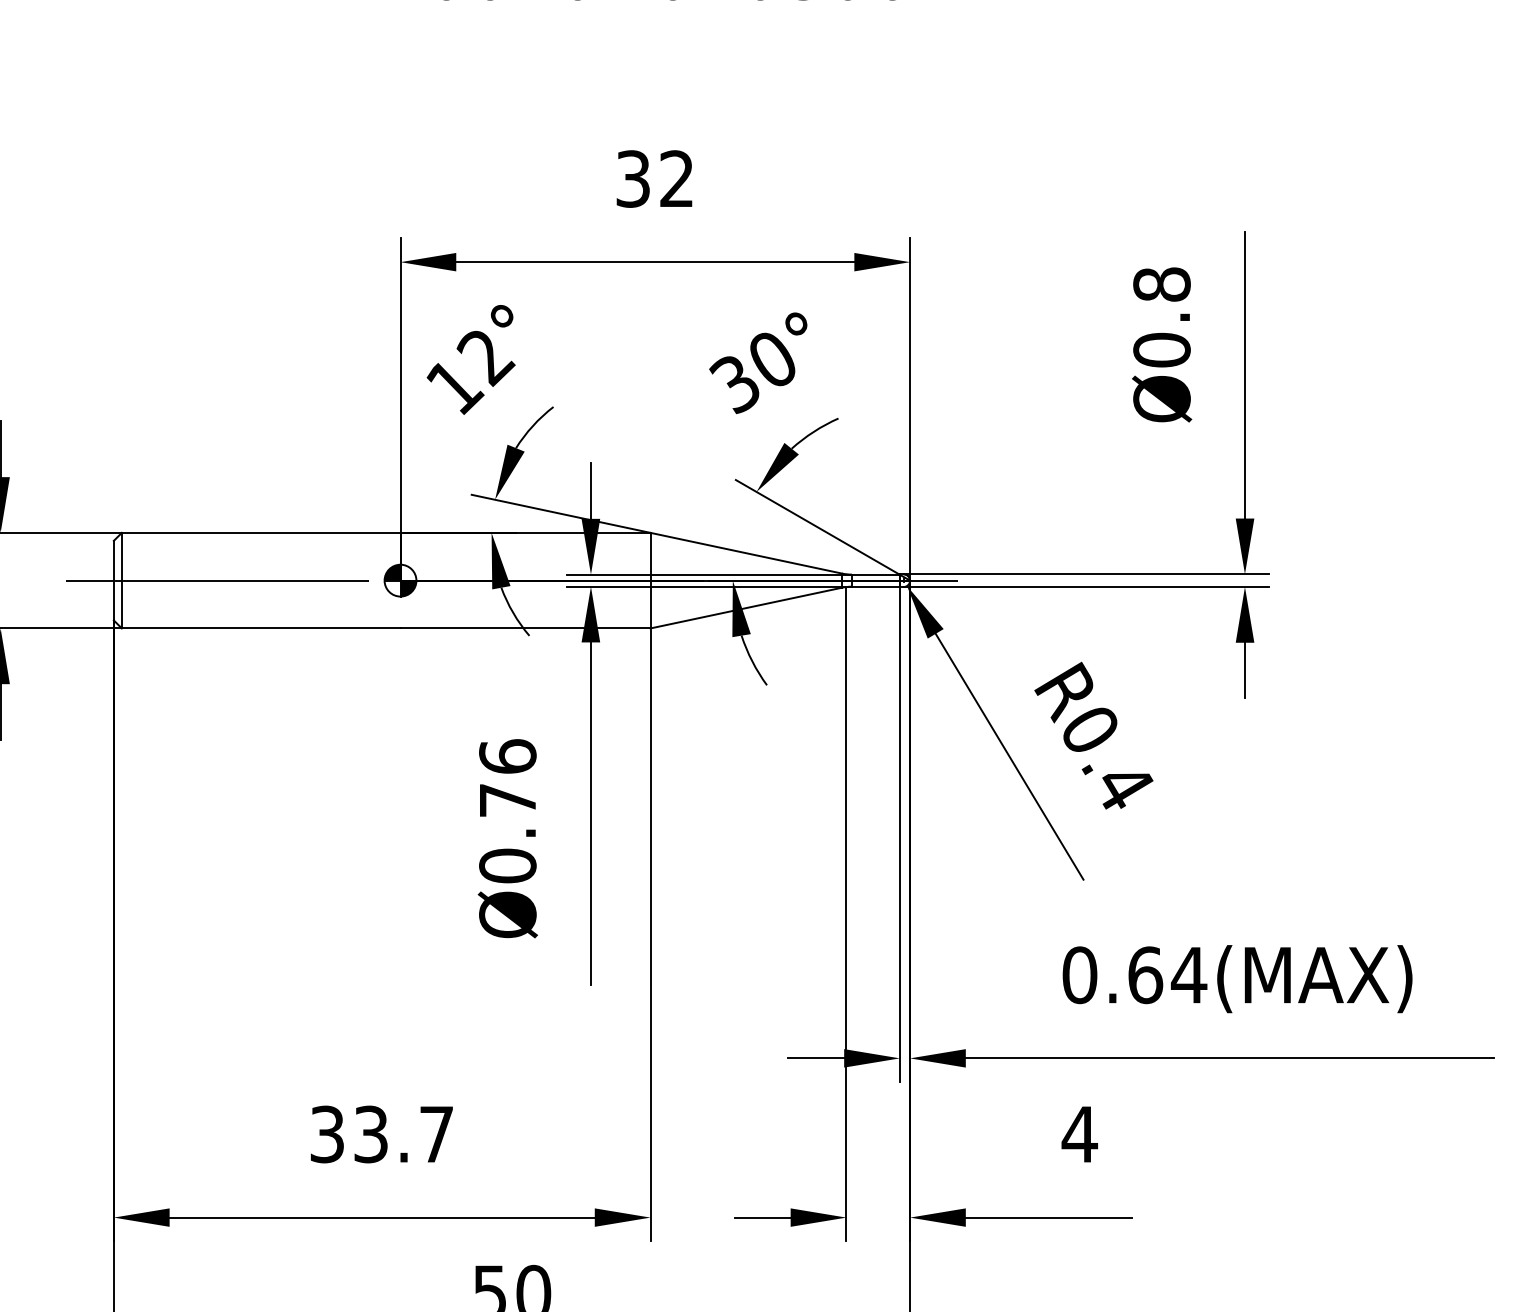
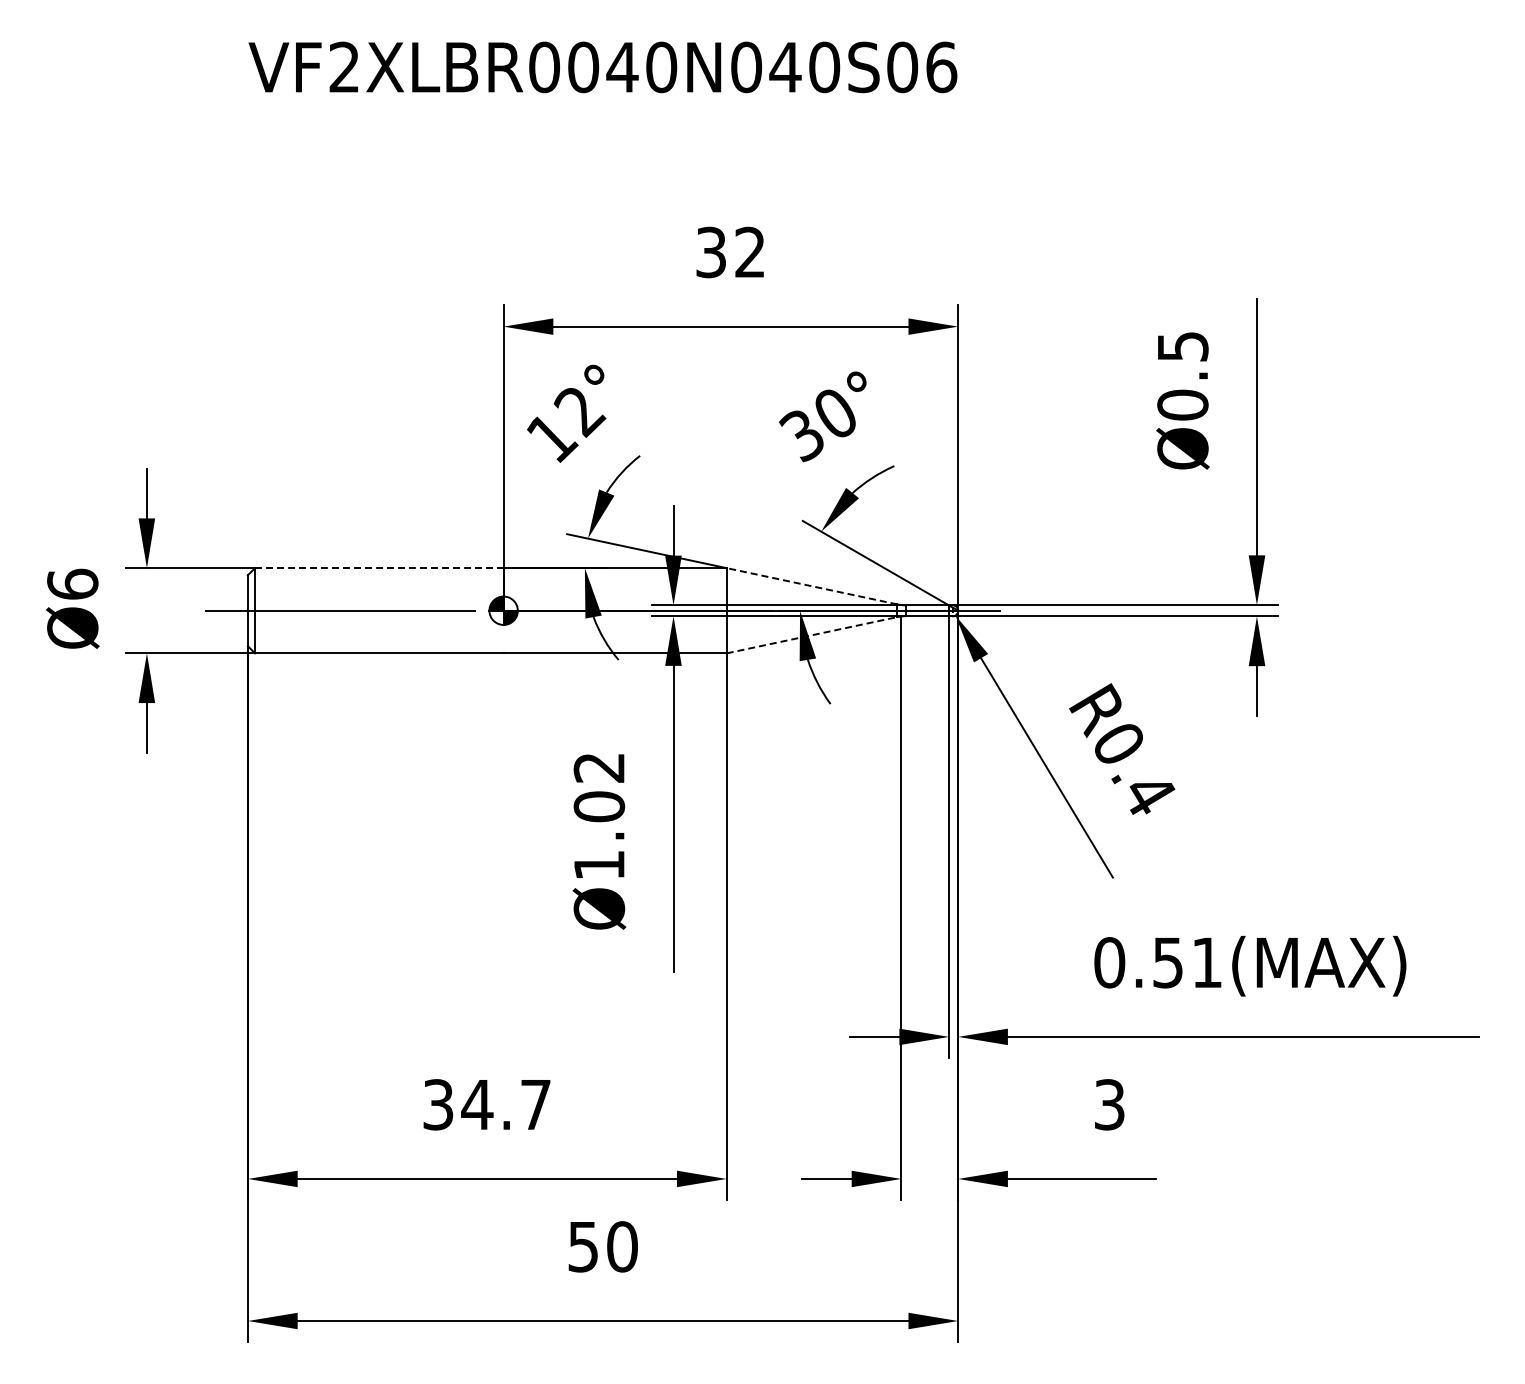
text: (1161, 284) -> (1182, 346), Ø0.8 -> Ø0.5
line: (260, 533) -> (378, 568), solid -> dashed
line: (745, 553) -> (811, 586), solid -> dashed
line: (746, 608) -> (812, 635), solid -> dashed
text: (507, 811) -> (599, 816), Ø0.76 -> Ø1.02
text: (1168, 974) -> (1188, 962), 0.64(MAX) -> 0.51(MAX)
text: (371, 1134) -> (477, 1104), 33.7 -> 34.7
text: (1079, 1134) -> (1109, 1104), 4 -> 3

